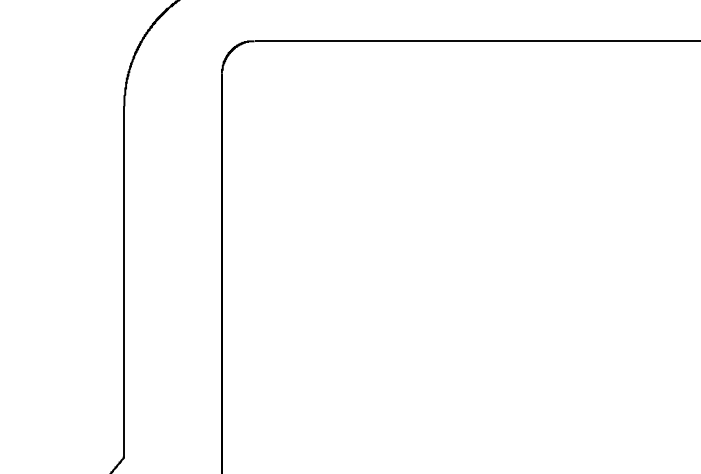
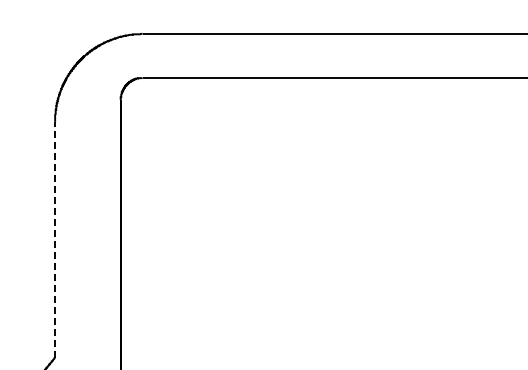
line: (124, 281) -> (55, 239), solid -> dashed

